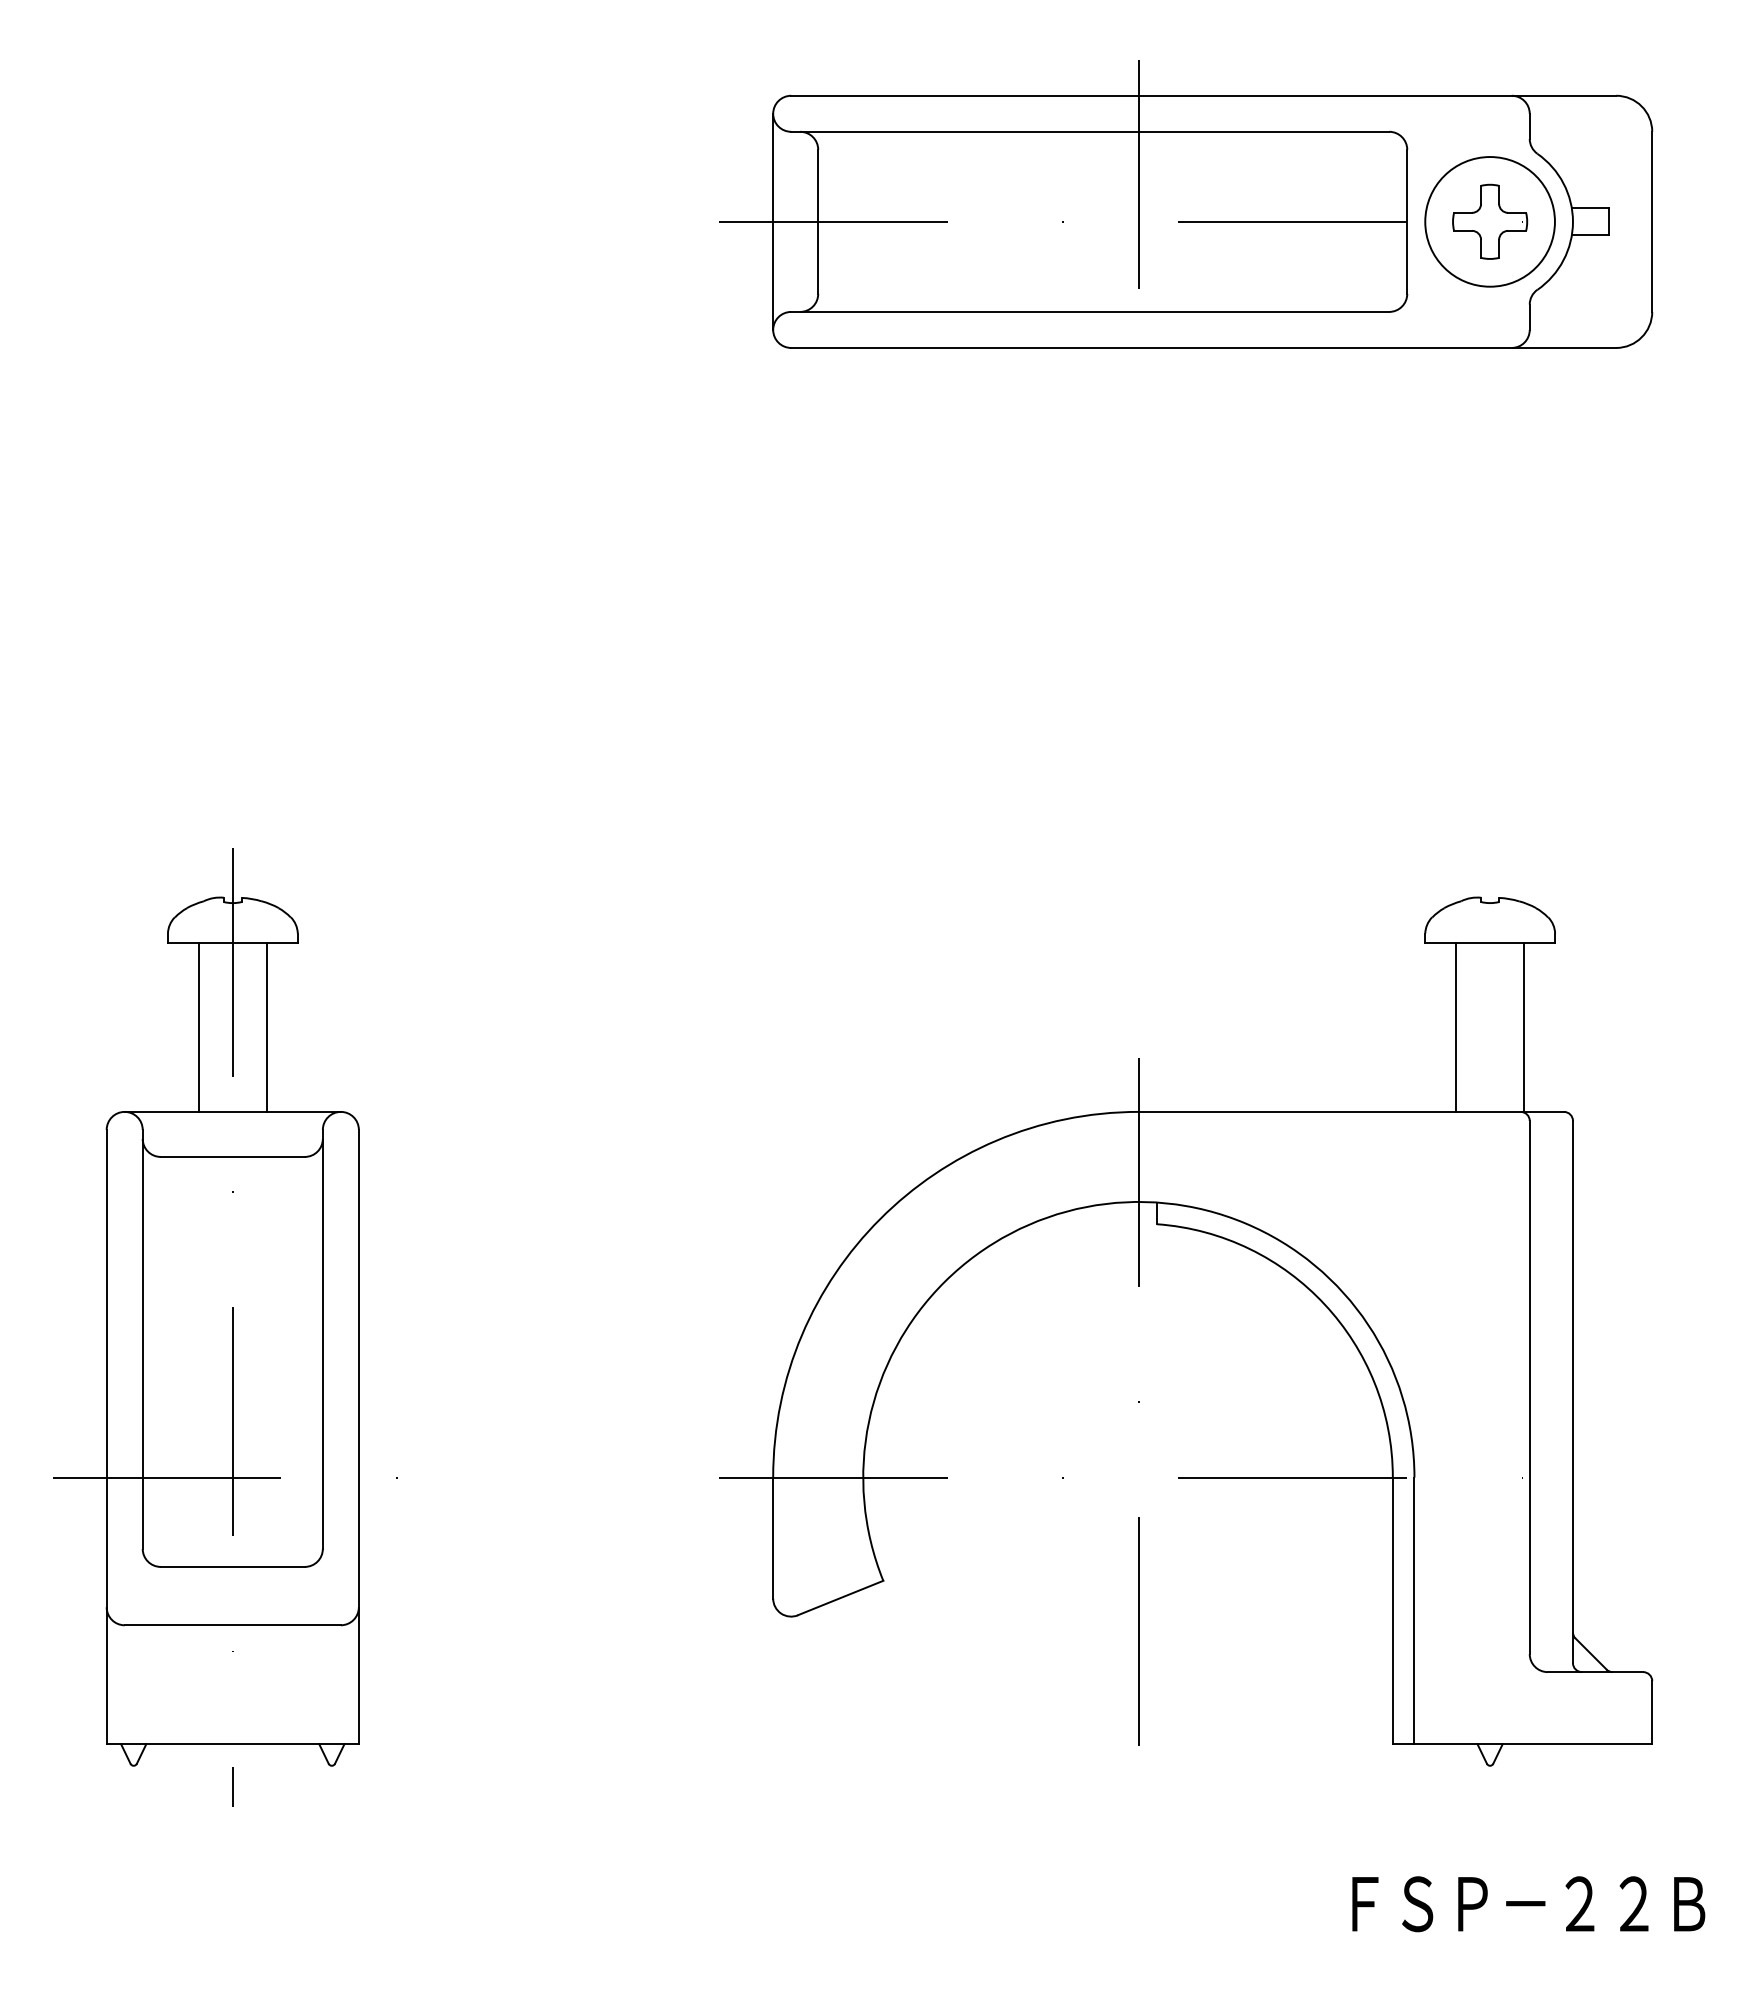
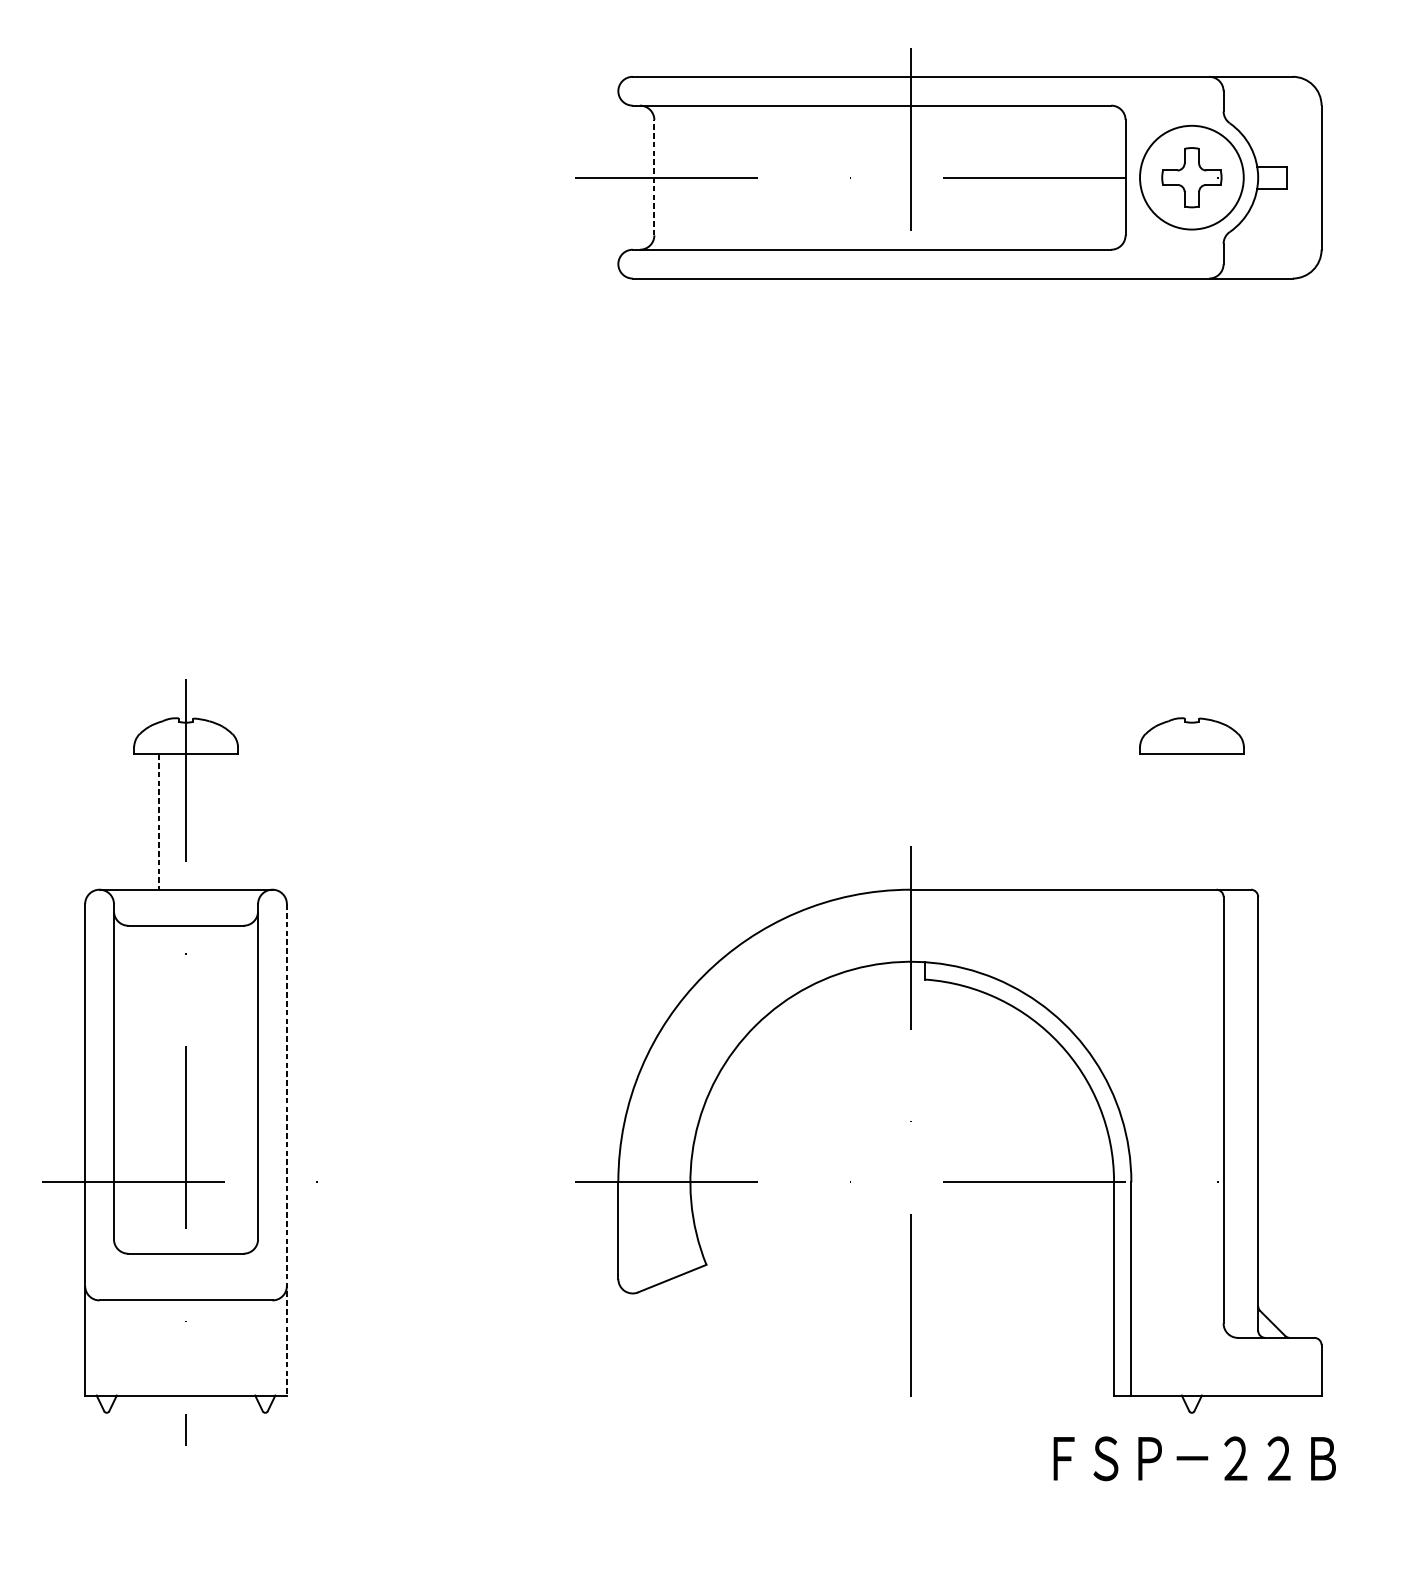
line: (773, 221) -> (618, 177), removed
line: (818, 221) -> (654, 177), solid -> dashed
line: (267, 1026) -> (213, 821), removed
line: (1455, 1026) -> (1164, 821), removed
line: (1524, 1026) -> (1219, 821), removed
line: (198, 1027) -> (158, 822), solid -> dashed
line: (358, 1437) -> (286, 1150), solid -> dashed
text: (1528, 1904) -> (1194, 1459), moved

